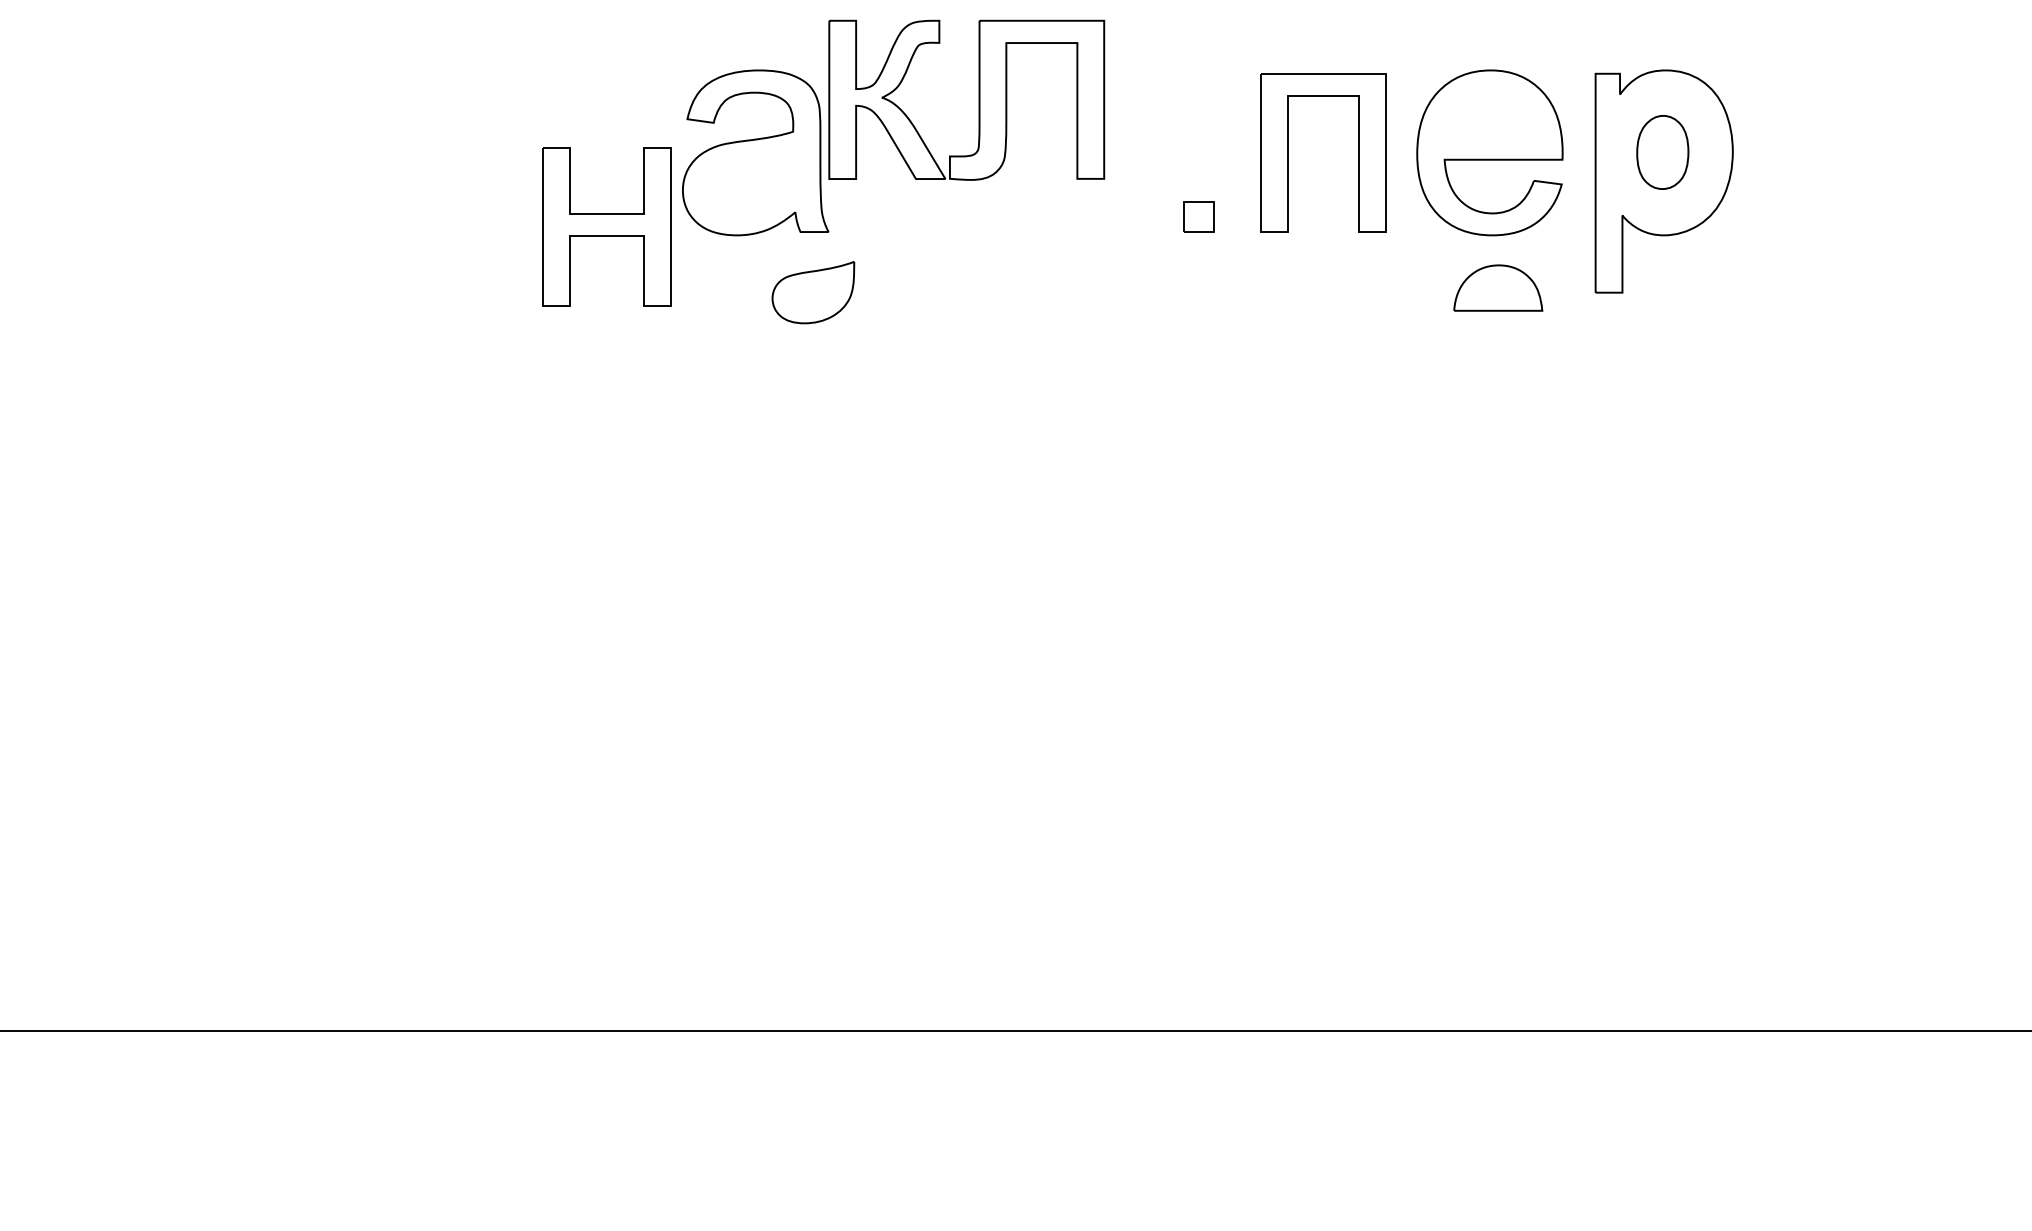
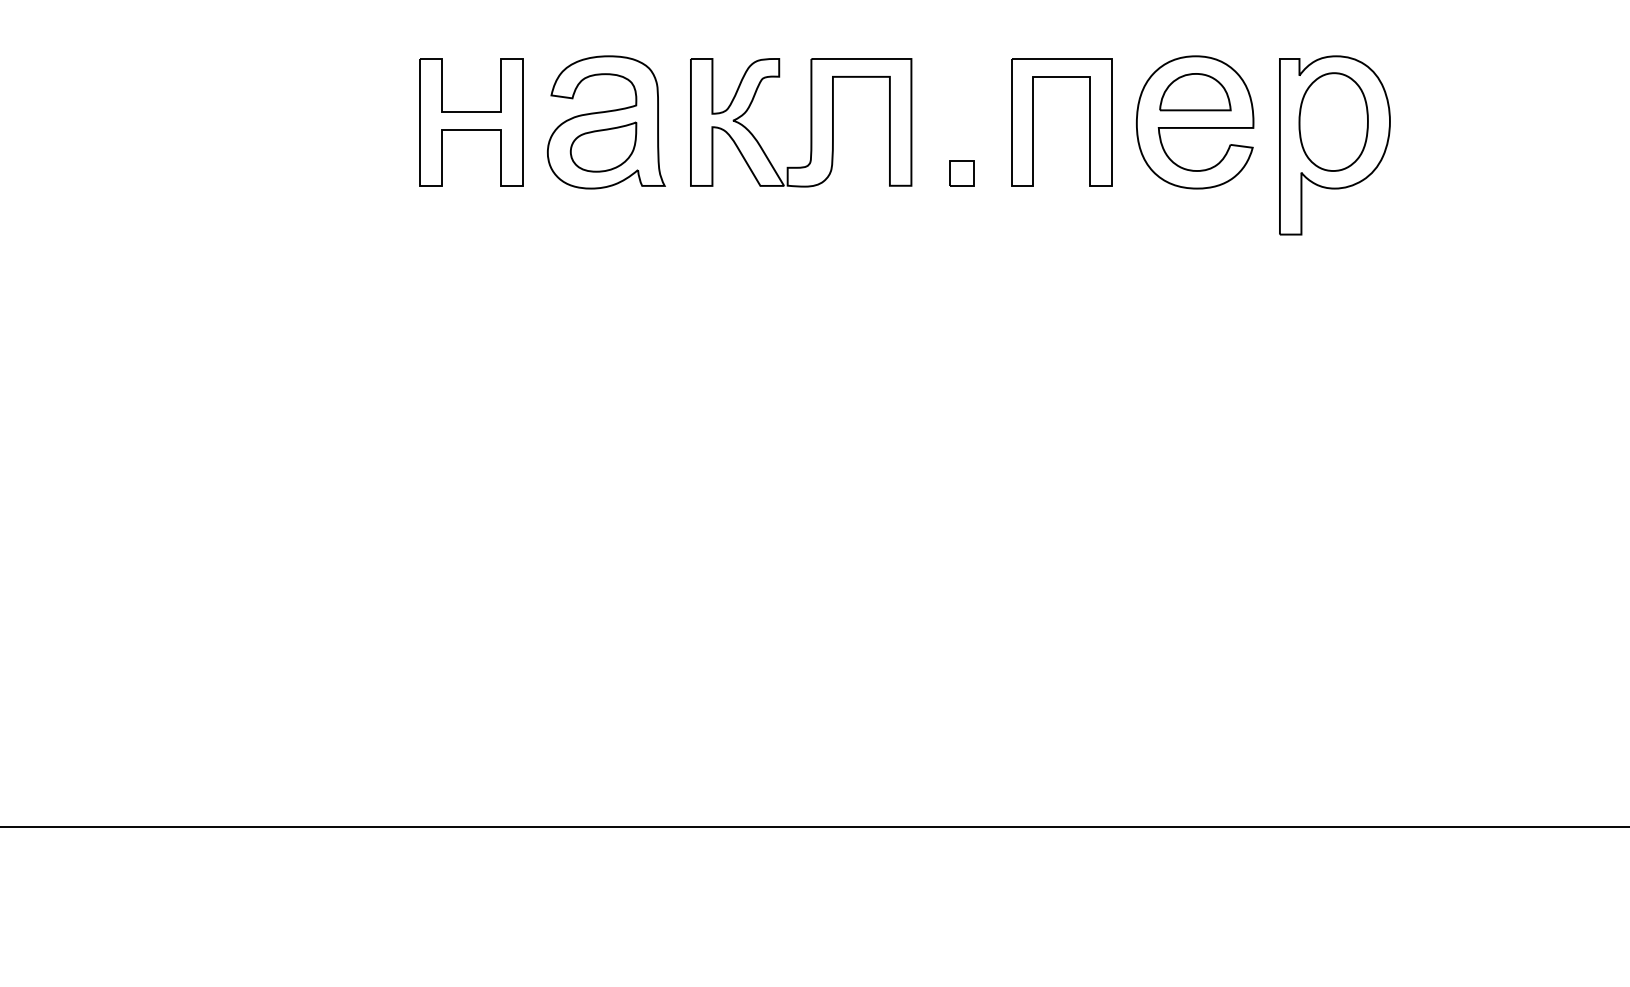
part: (978, 99) -> (810, 122), moved
part: (1662, 152) -> (1333, 122), size x1.67
part: (606, 226) -> (471, 122), moved
part: (1498, 287) -> (1195, 91), moved
part: (813, 292) -> (603, 146), moved

